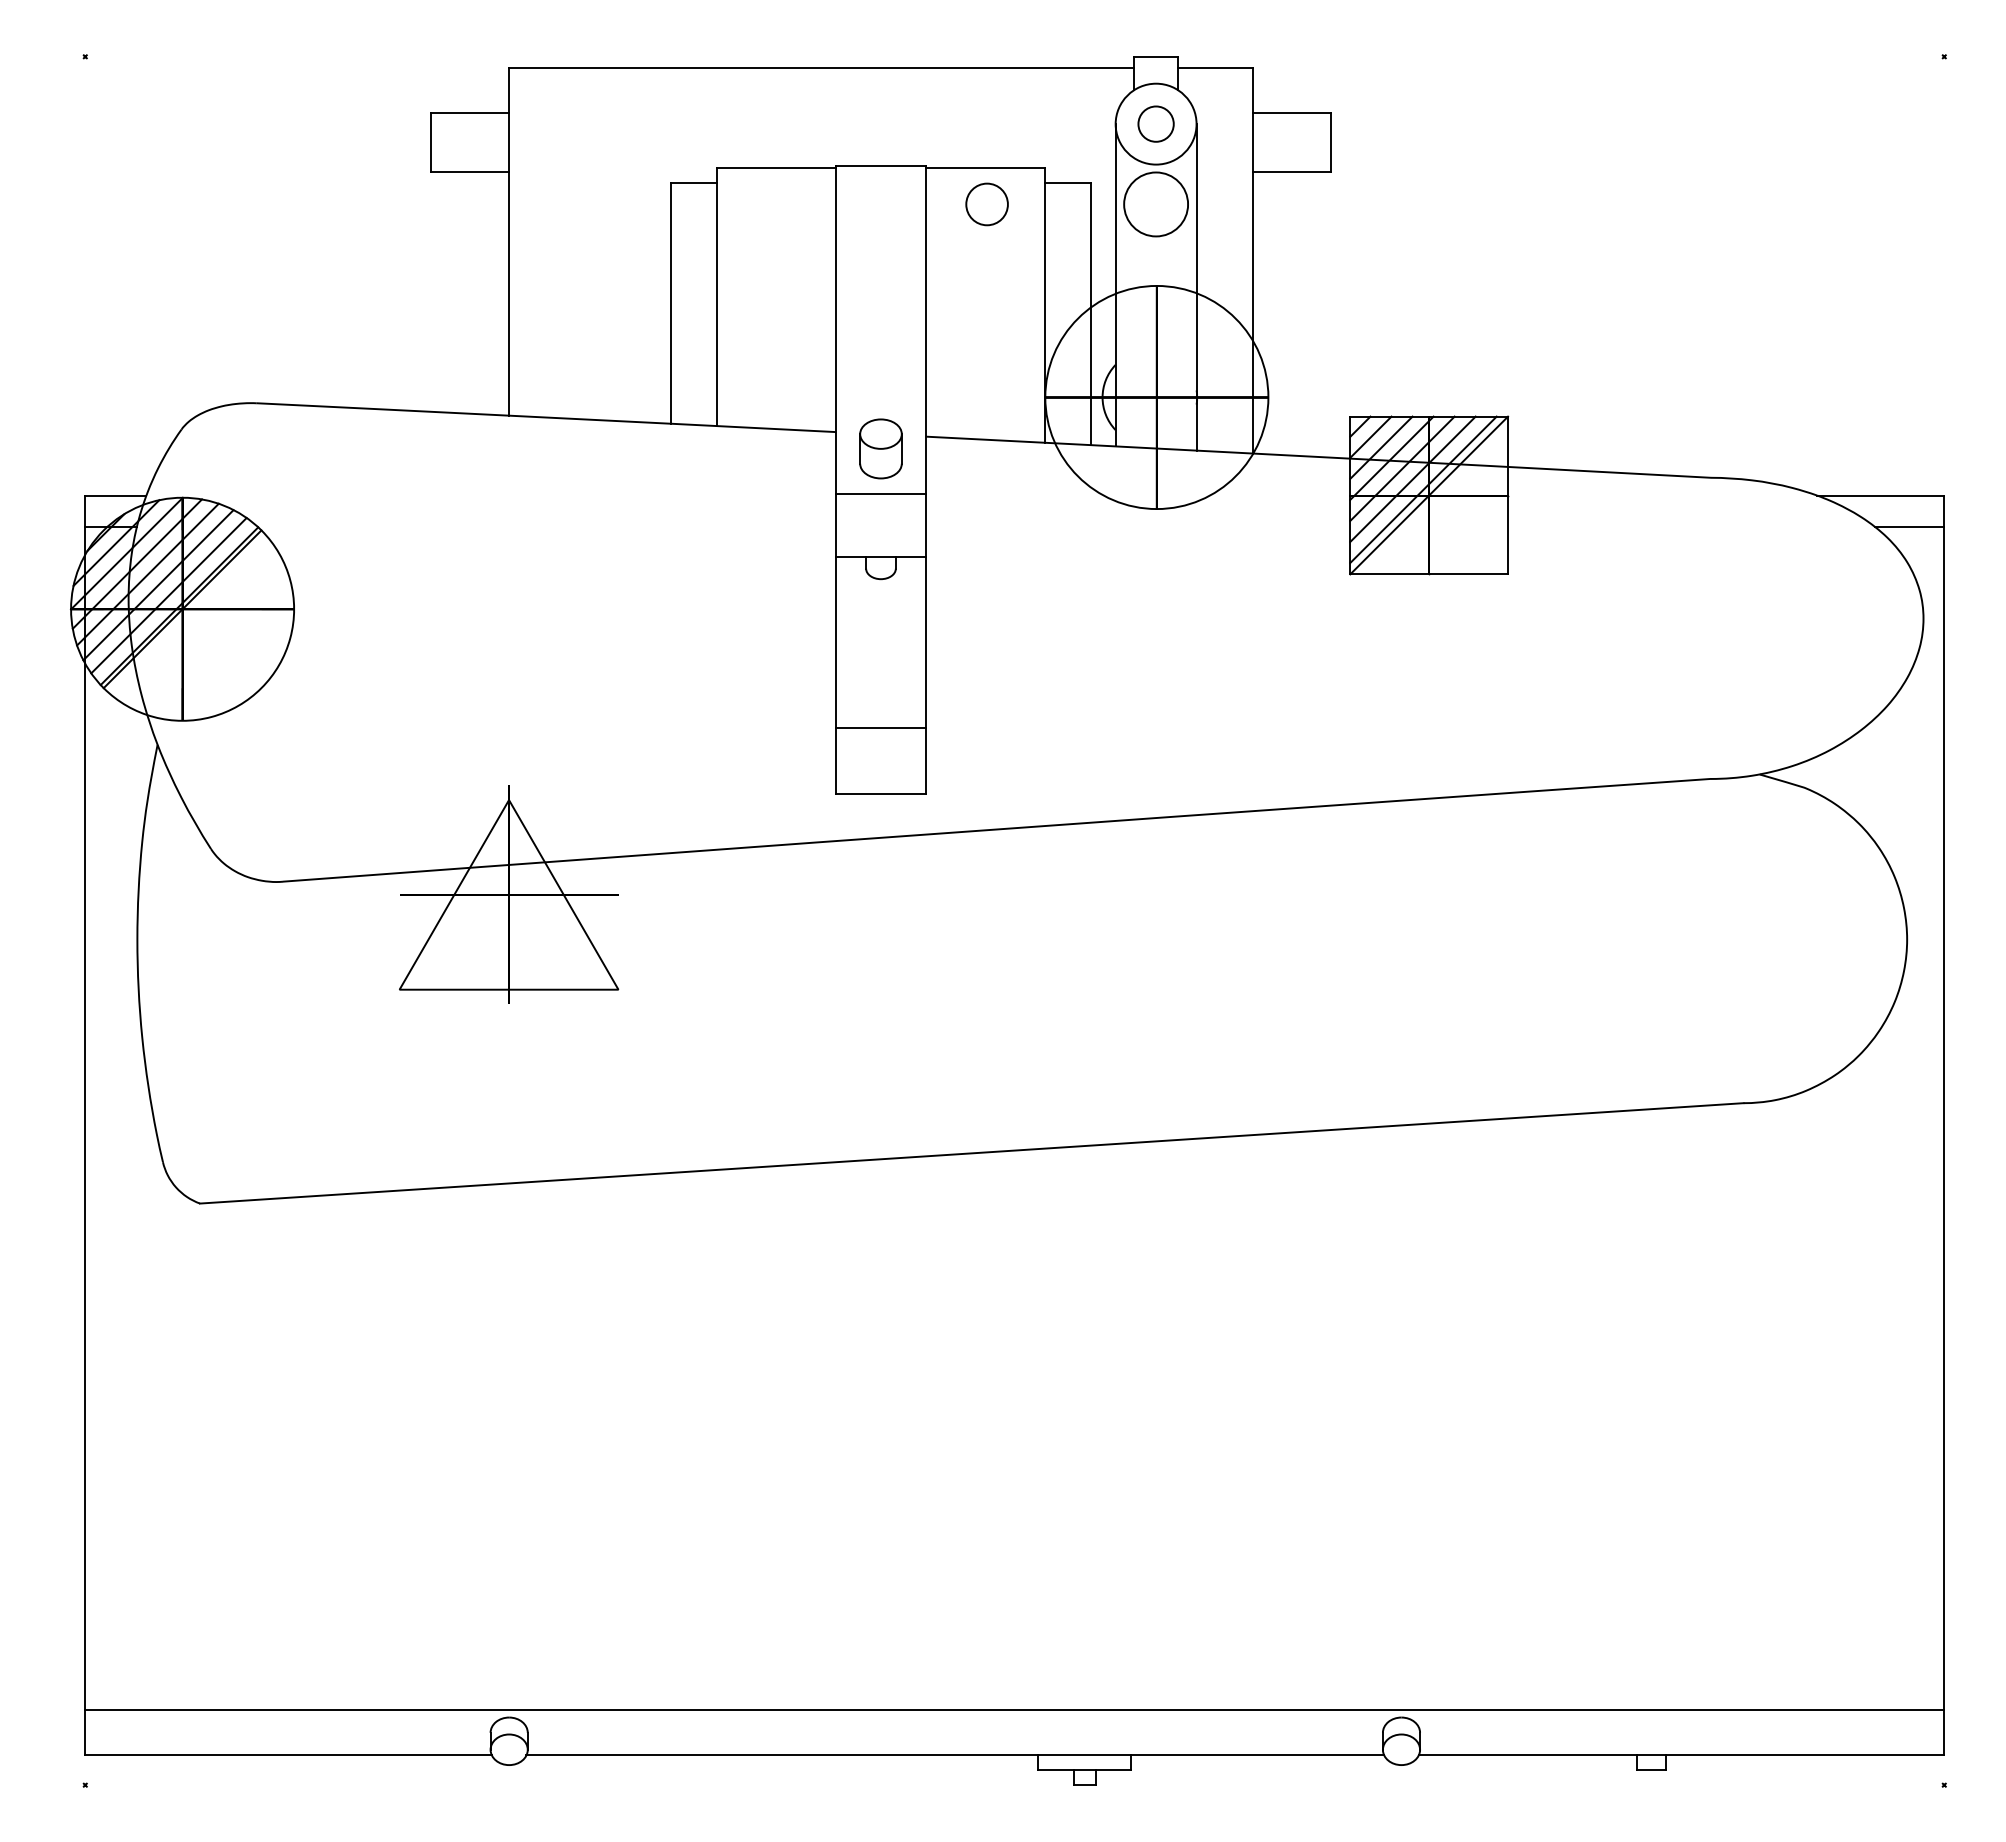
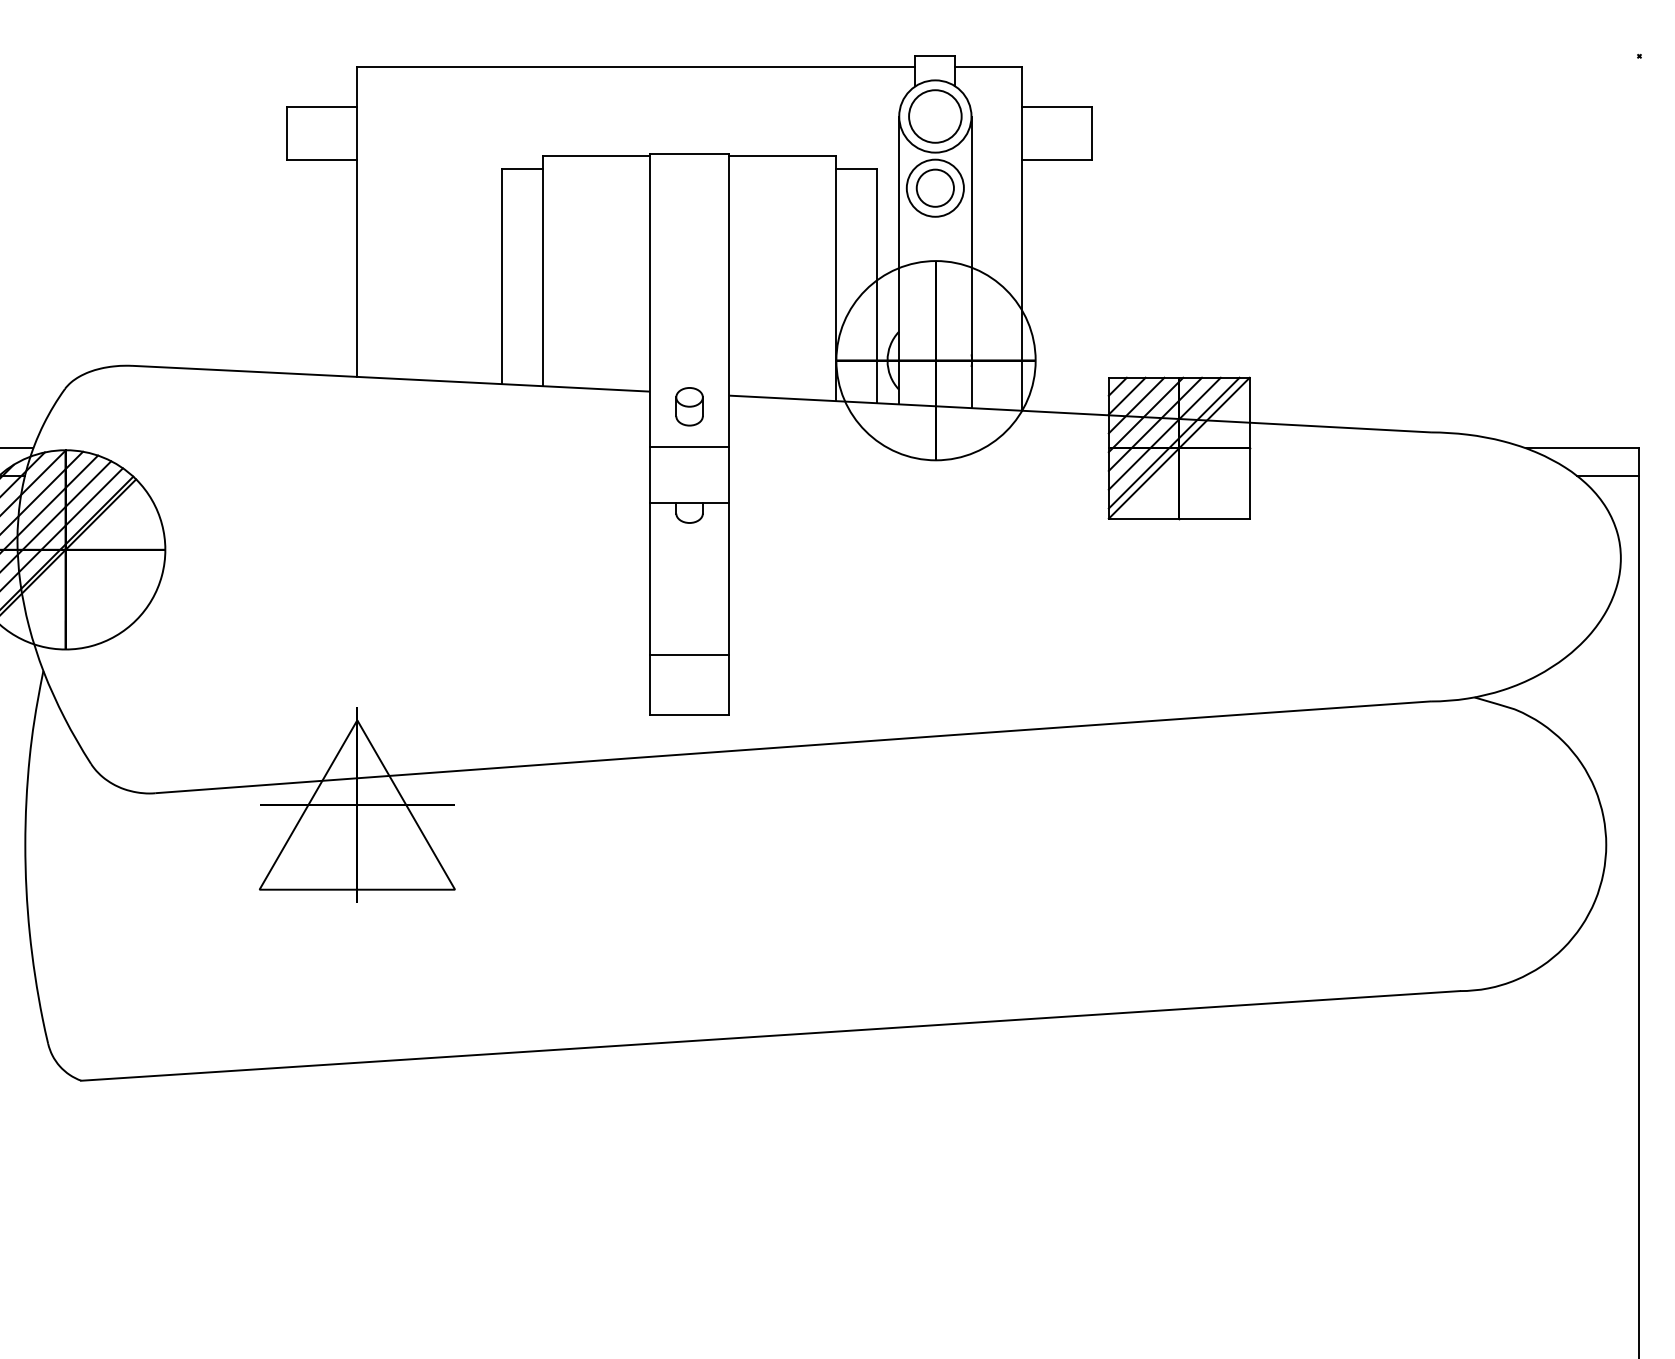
circle: (1155, 123) -> (934, 115), size x1.67
circle: (986, 204) -> (934, 188), moved
part: (880, 449) -> (689, 407), size x0.71

